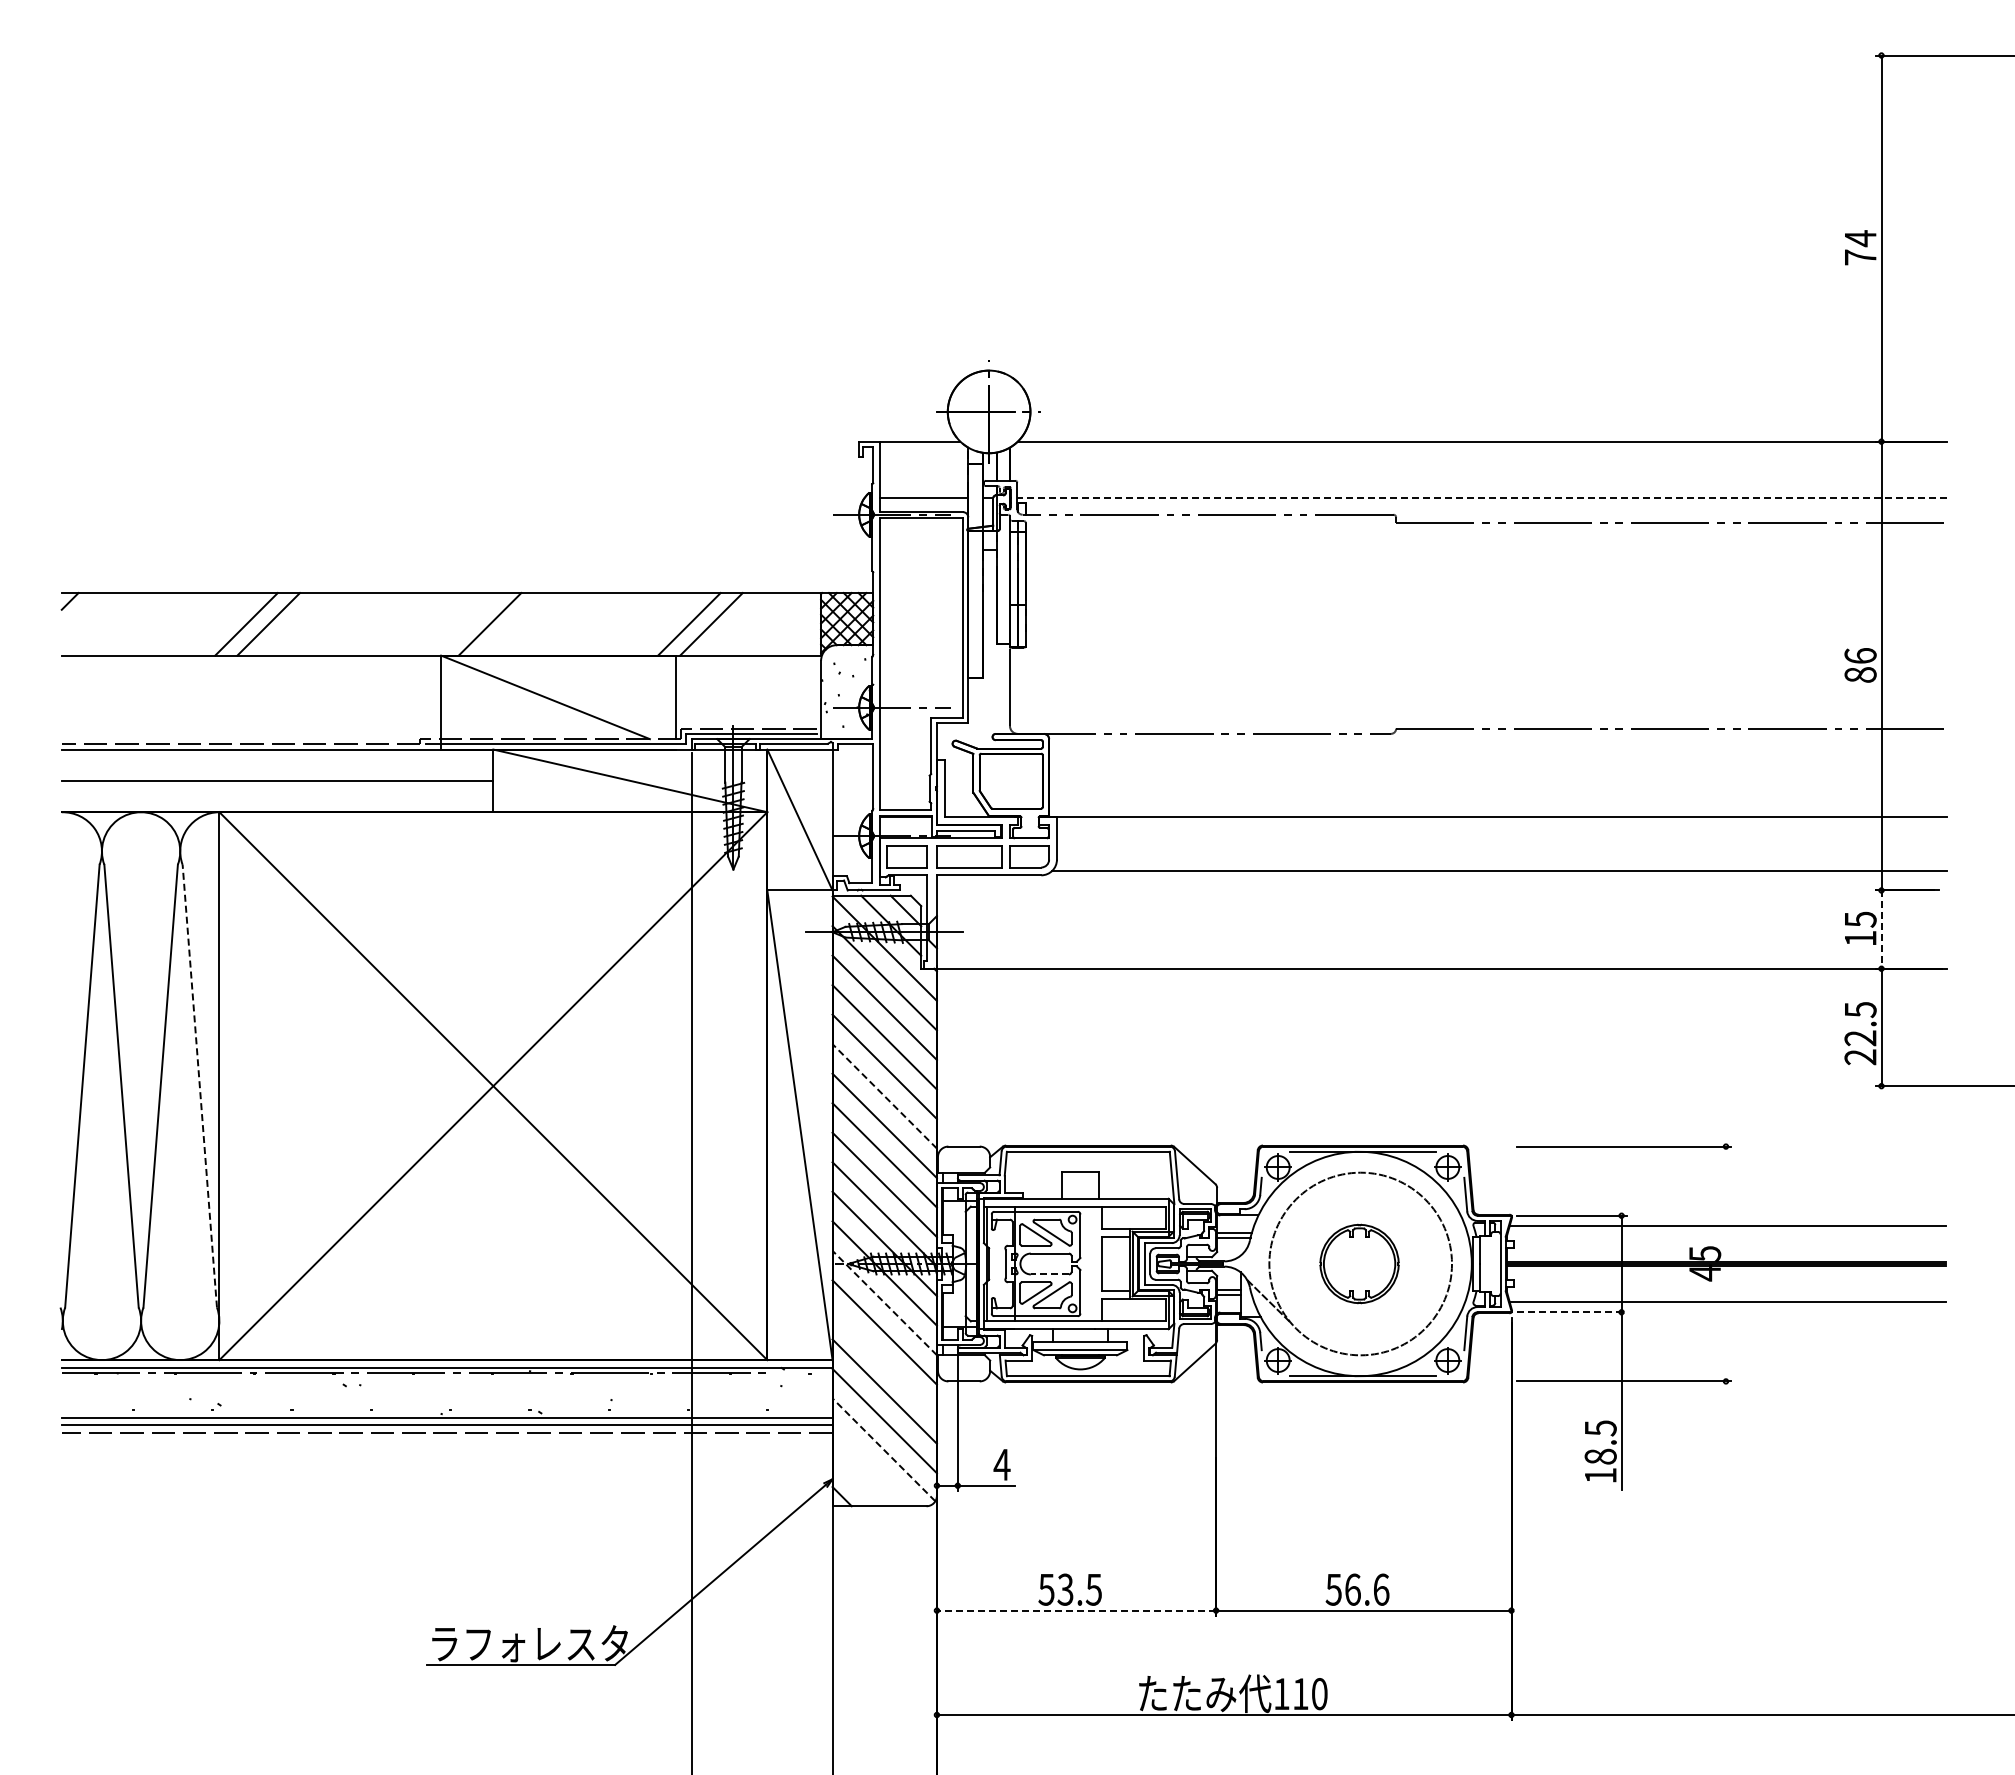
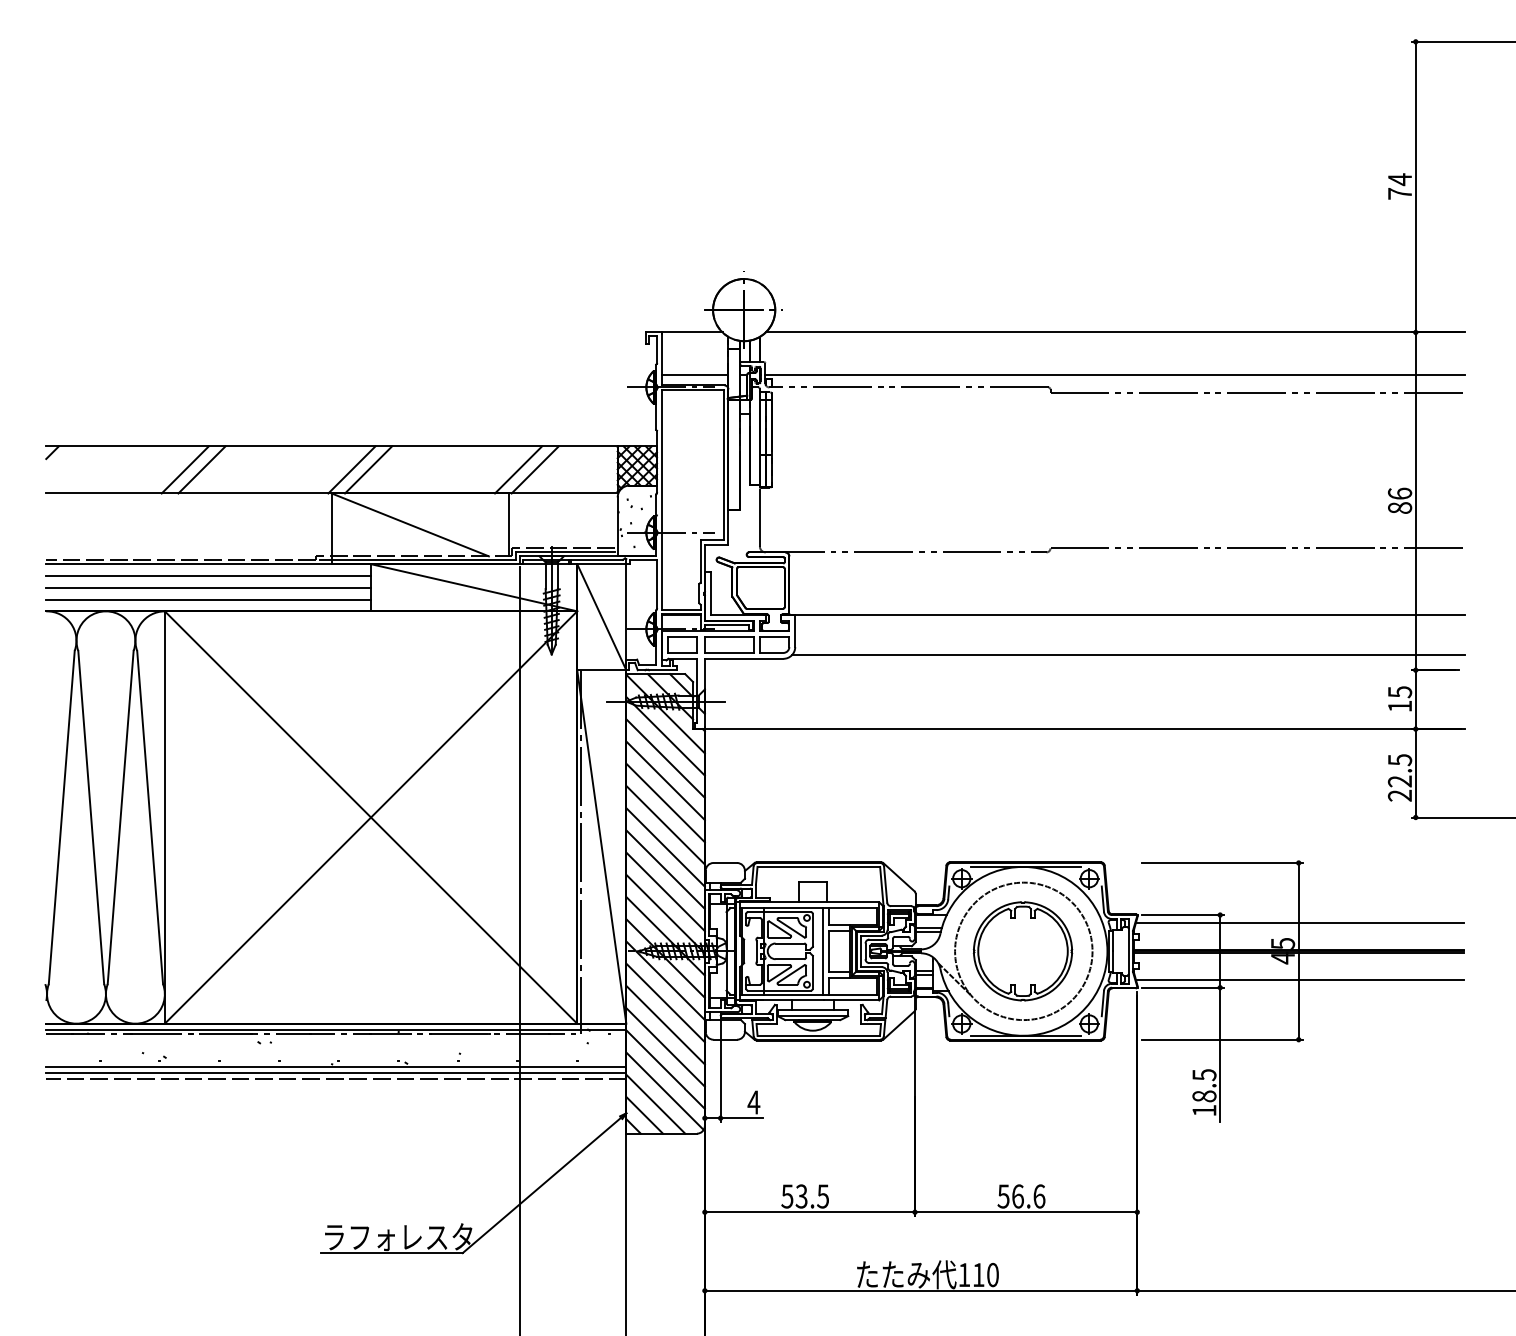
line: (1482, 498) -> (1115, 375), dashed -> solid
line: (467, 624) -> (351, 470), added
line: (277, 765) -> (208, 576), added
line: (277, 796) -> (208, 599), added
line: (1881, 930) -> (1415, 700), dashed -> solid
line: (199, 1086) -> (149, 817), dashed -> solid
line: (884, 1096) -> (665, 825), dashed -> solid
line: (772, 1131) -> (581, 851), added
line: (1094, 1263) -> (823, 950), added
part: (1359, 1263) -> (1022, 950), size x1.67
line: (1725, 1263) -> (1298, 950), added
line: (1049, 1274) -> (789, 959), dashed -> solid
line: (884, 1303) -> (665, 981), dashed -> solid
line: (1572, 1312) -> (1183, 987), dashed -> solid
line: (884, 1361) -> (665, 1024), added
line: (883, 1449) -> (664, 1090), dashed -> solid
line: (871, 1466) -> (655, 1103), added
line: (856, 1481) -> (644, 1115), added
line: (1076, 1610) -> (809, 1212), dashed -> solid

